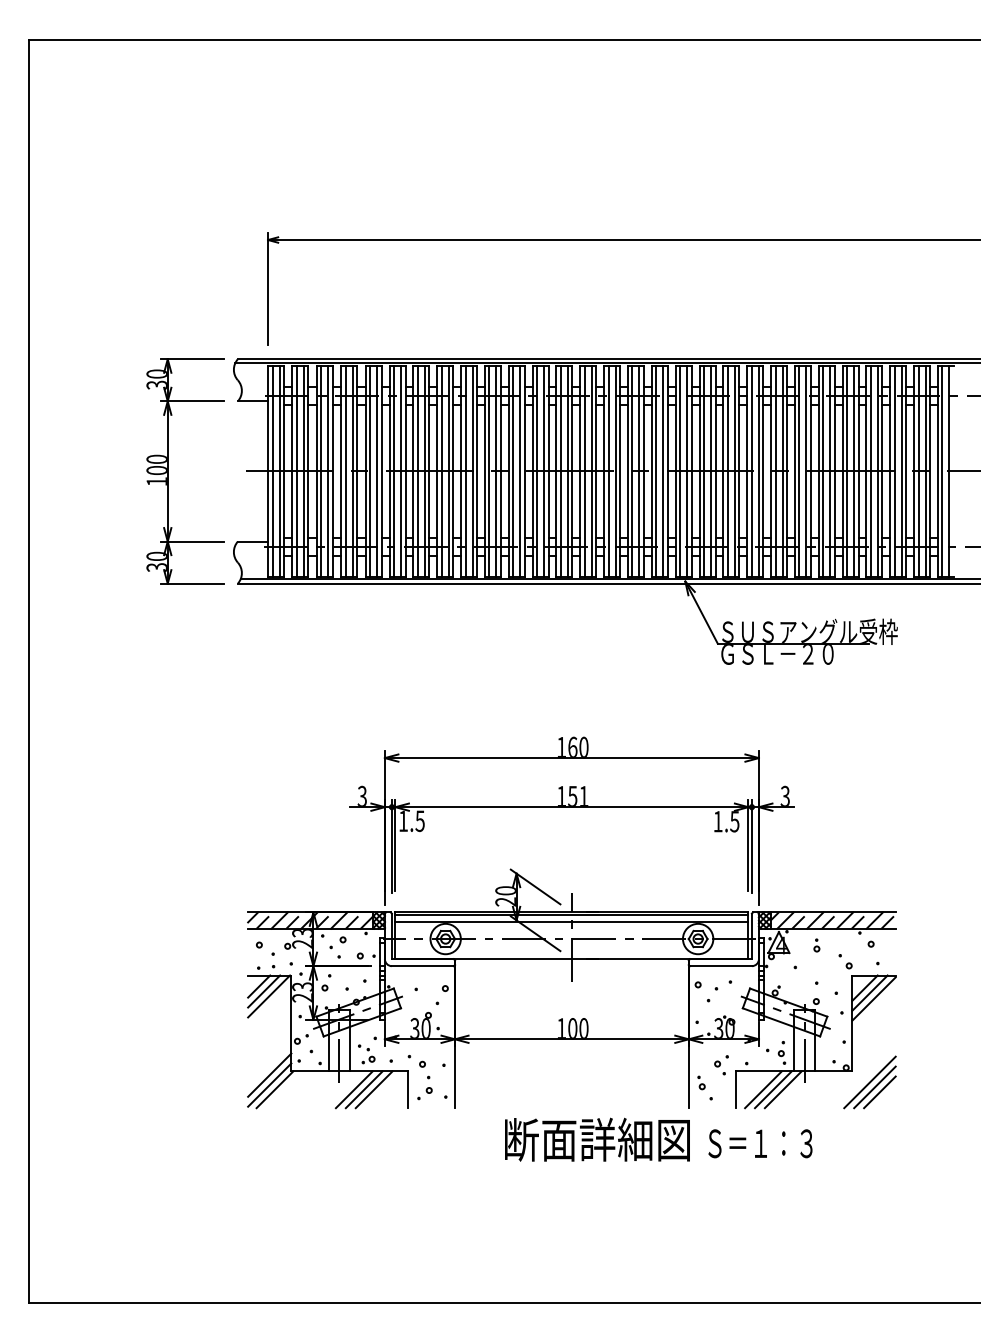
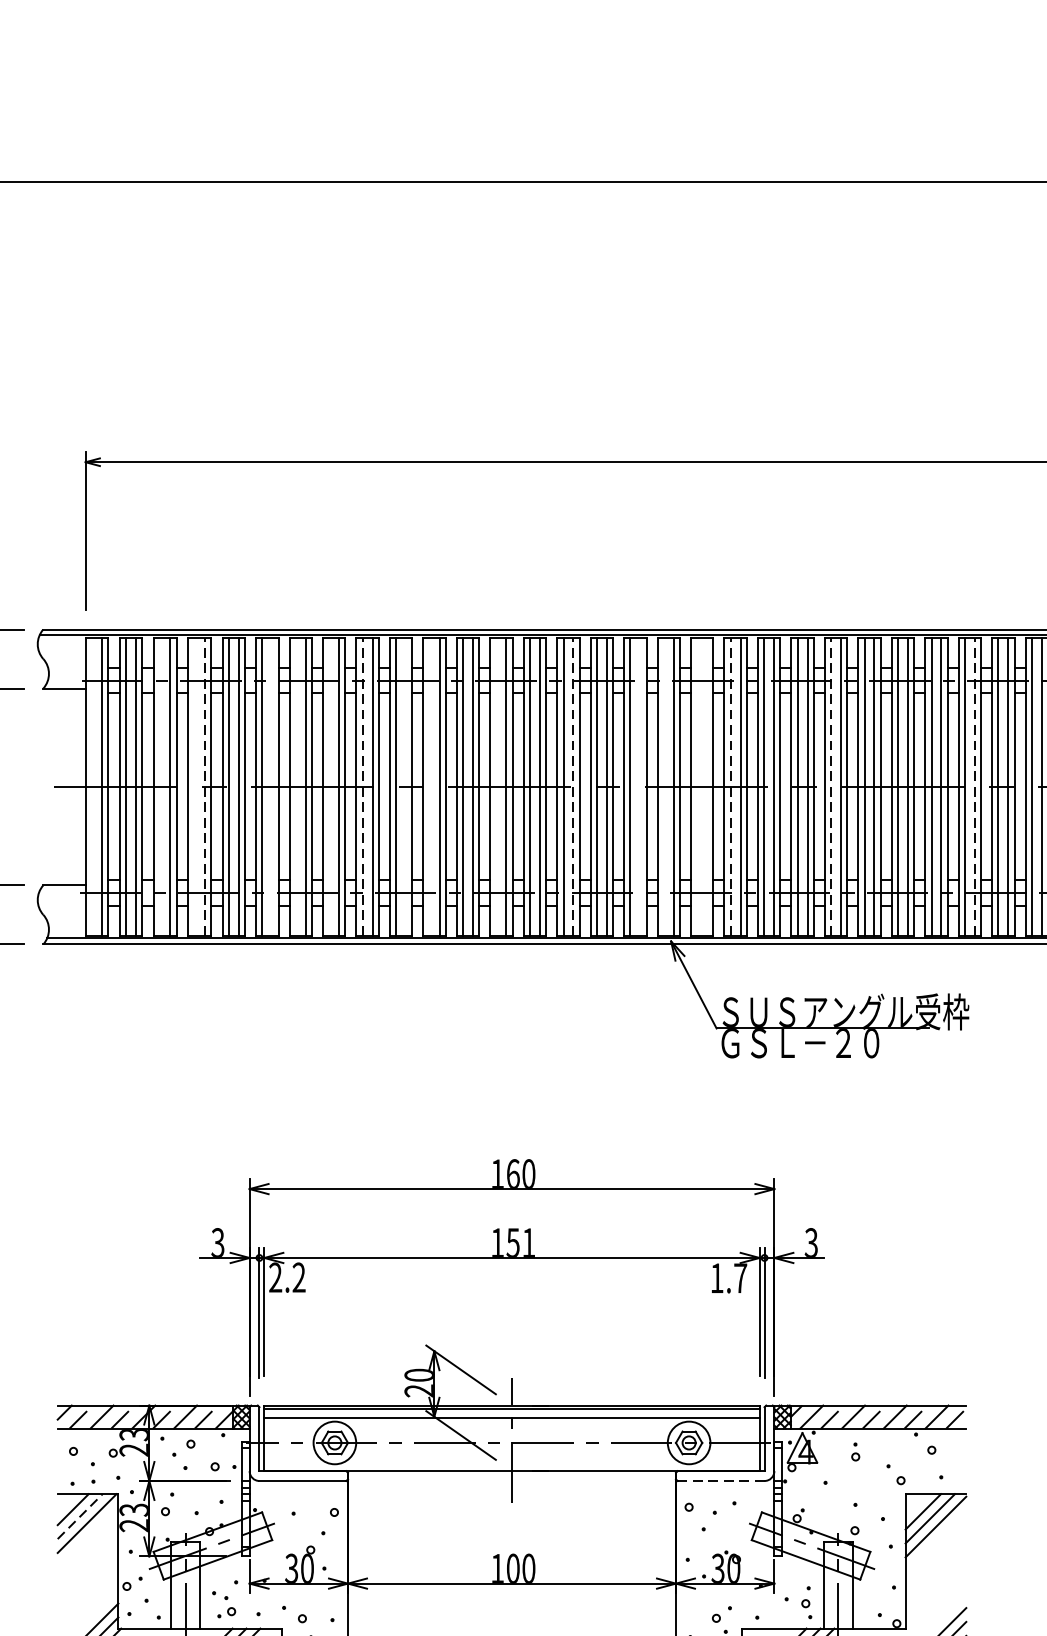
line: (272, 471) -> (91, 786), removed
line: (321, 471) -> (160, 786), removed
line: (345, 471) -> (194, 786), removed
line: (352, 471) -> (204, 786), solid -> dashed
line: (401, 471) -> (272, 786), removed
line: (417, 471) -> (295, 786), removed
line: (441, 471) -> (329, 786), removed
line: (465, 471) -> (362, 786), solid -> dashed
line: (496, 471) -> (406, 786), removed
line: (513, 471) -> (430, 786), removed
line: (560, 471) -> (495, 786), removed
line: (615, 471) -> (573, 786), solid -> dashed
line: (663, 471) -> (640, 786), removed
line: (680, 471) -> (664, 786), removed
line: (704, 471) -> (698, 786), removed
line: (711, 471) -> (707, 786), removed
line: (727, 471) -> (730, 786), solid -> dashed
line: (799, 471) -> (831, 786), solid -> dashed
line: (901, 471) -> (974, 786), solid -> dashed
text: (411, 821) -> (286, 1278), 1.5 -> 2.2
text: (734, 821) -> (740, 1278), 1.5 -> 1.7
line: (720, 966) -> (720, 1481), solid -> dashed
line: (264, 991) -> (80, 1516), solid -> dashed

